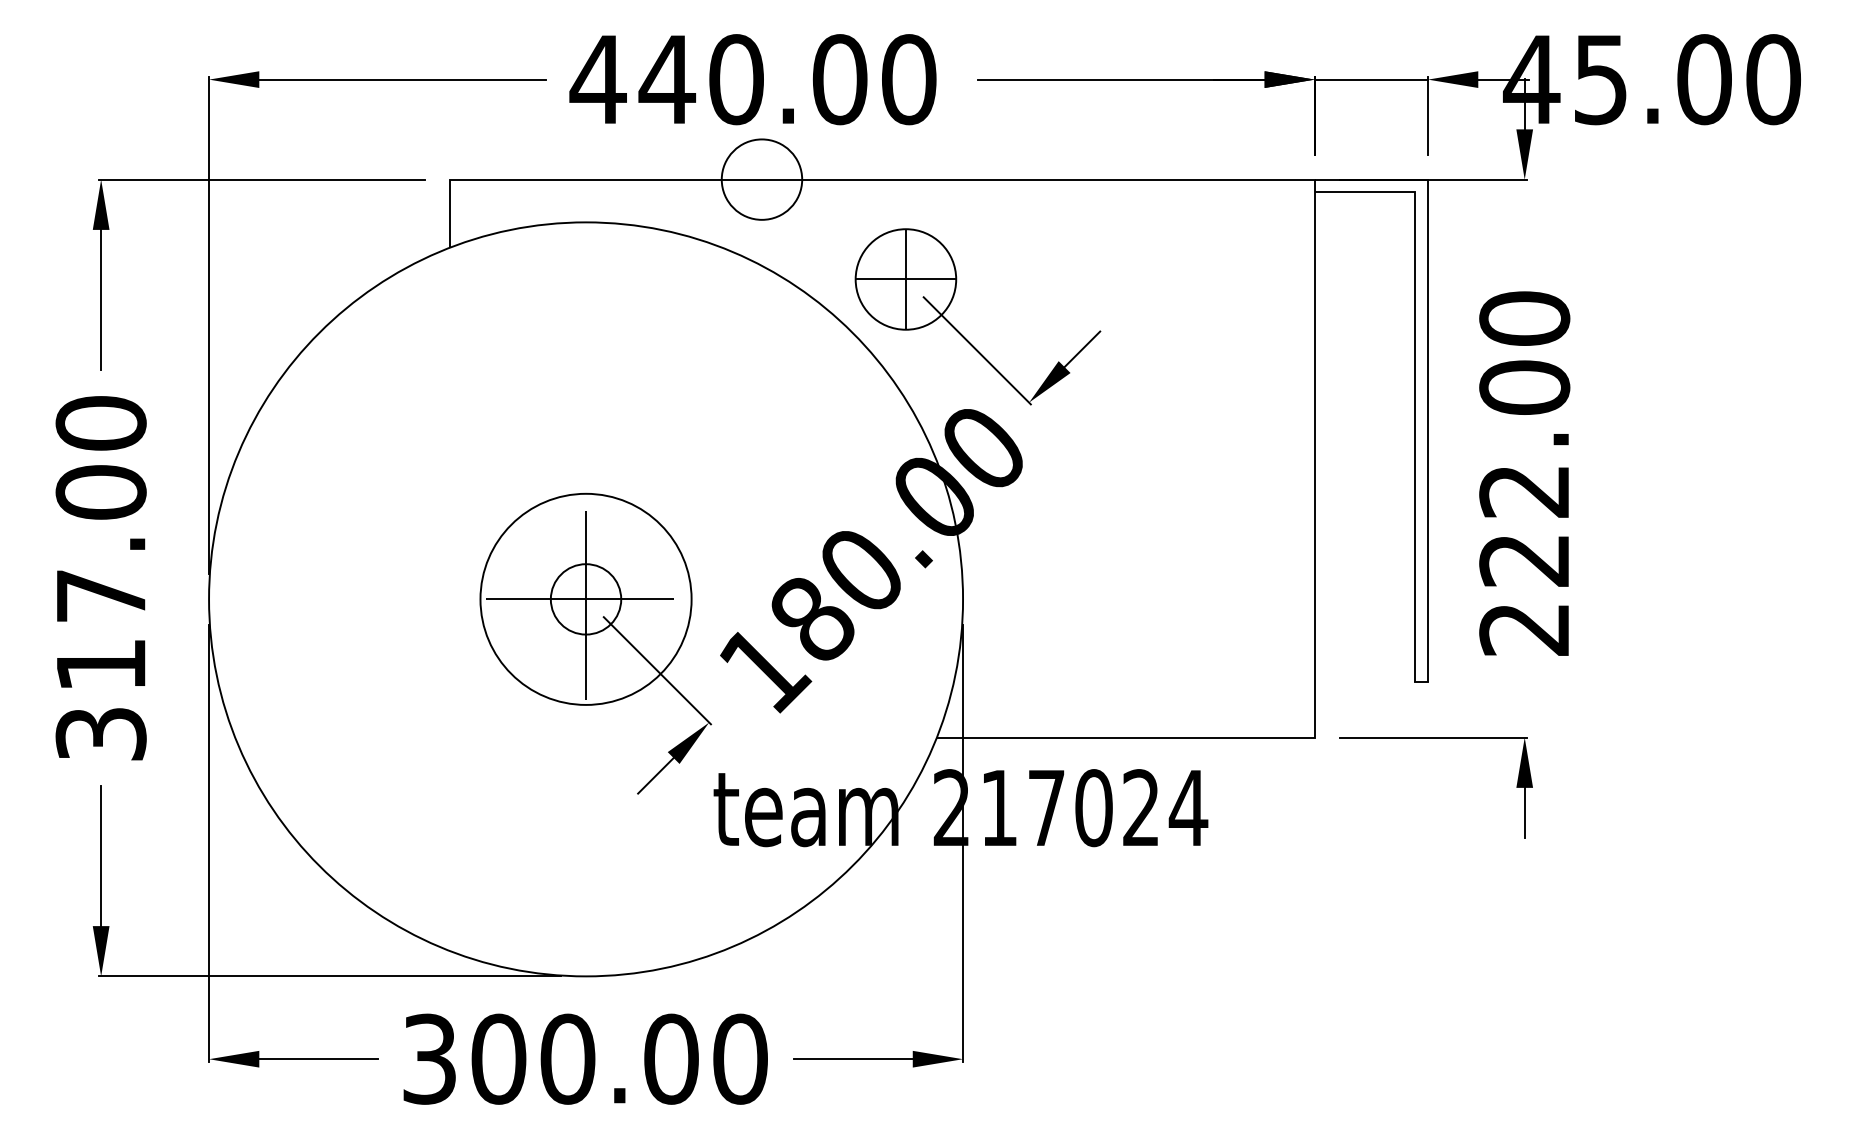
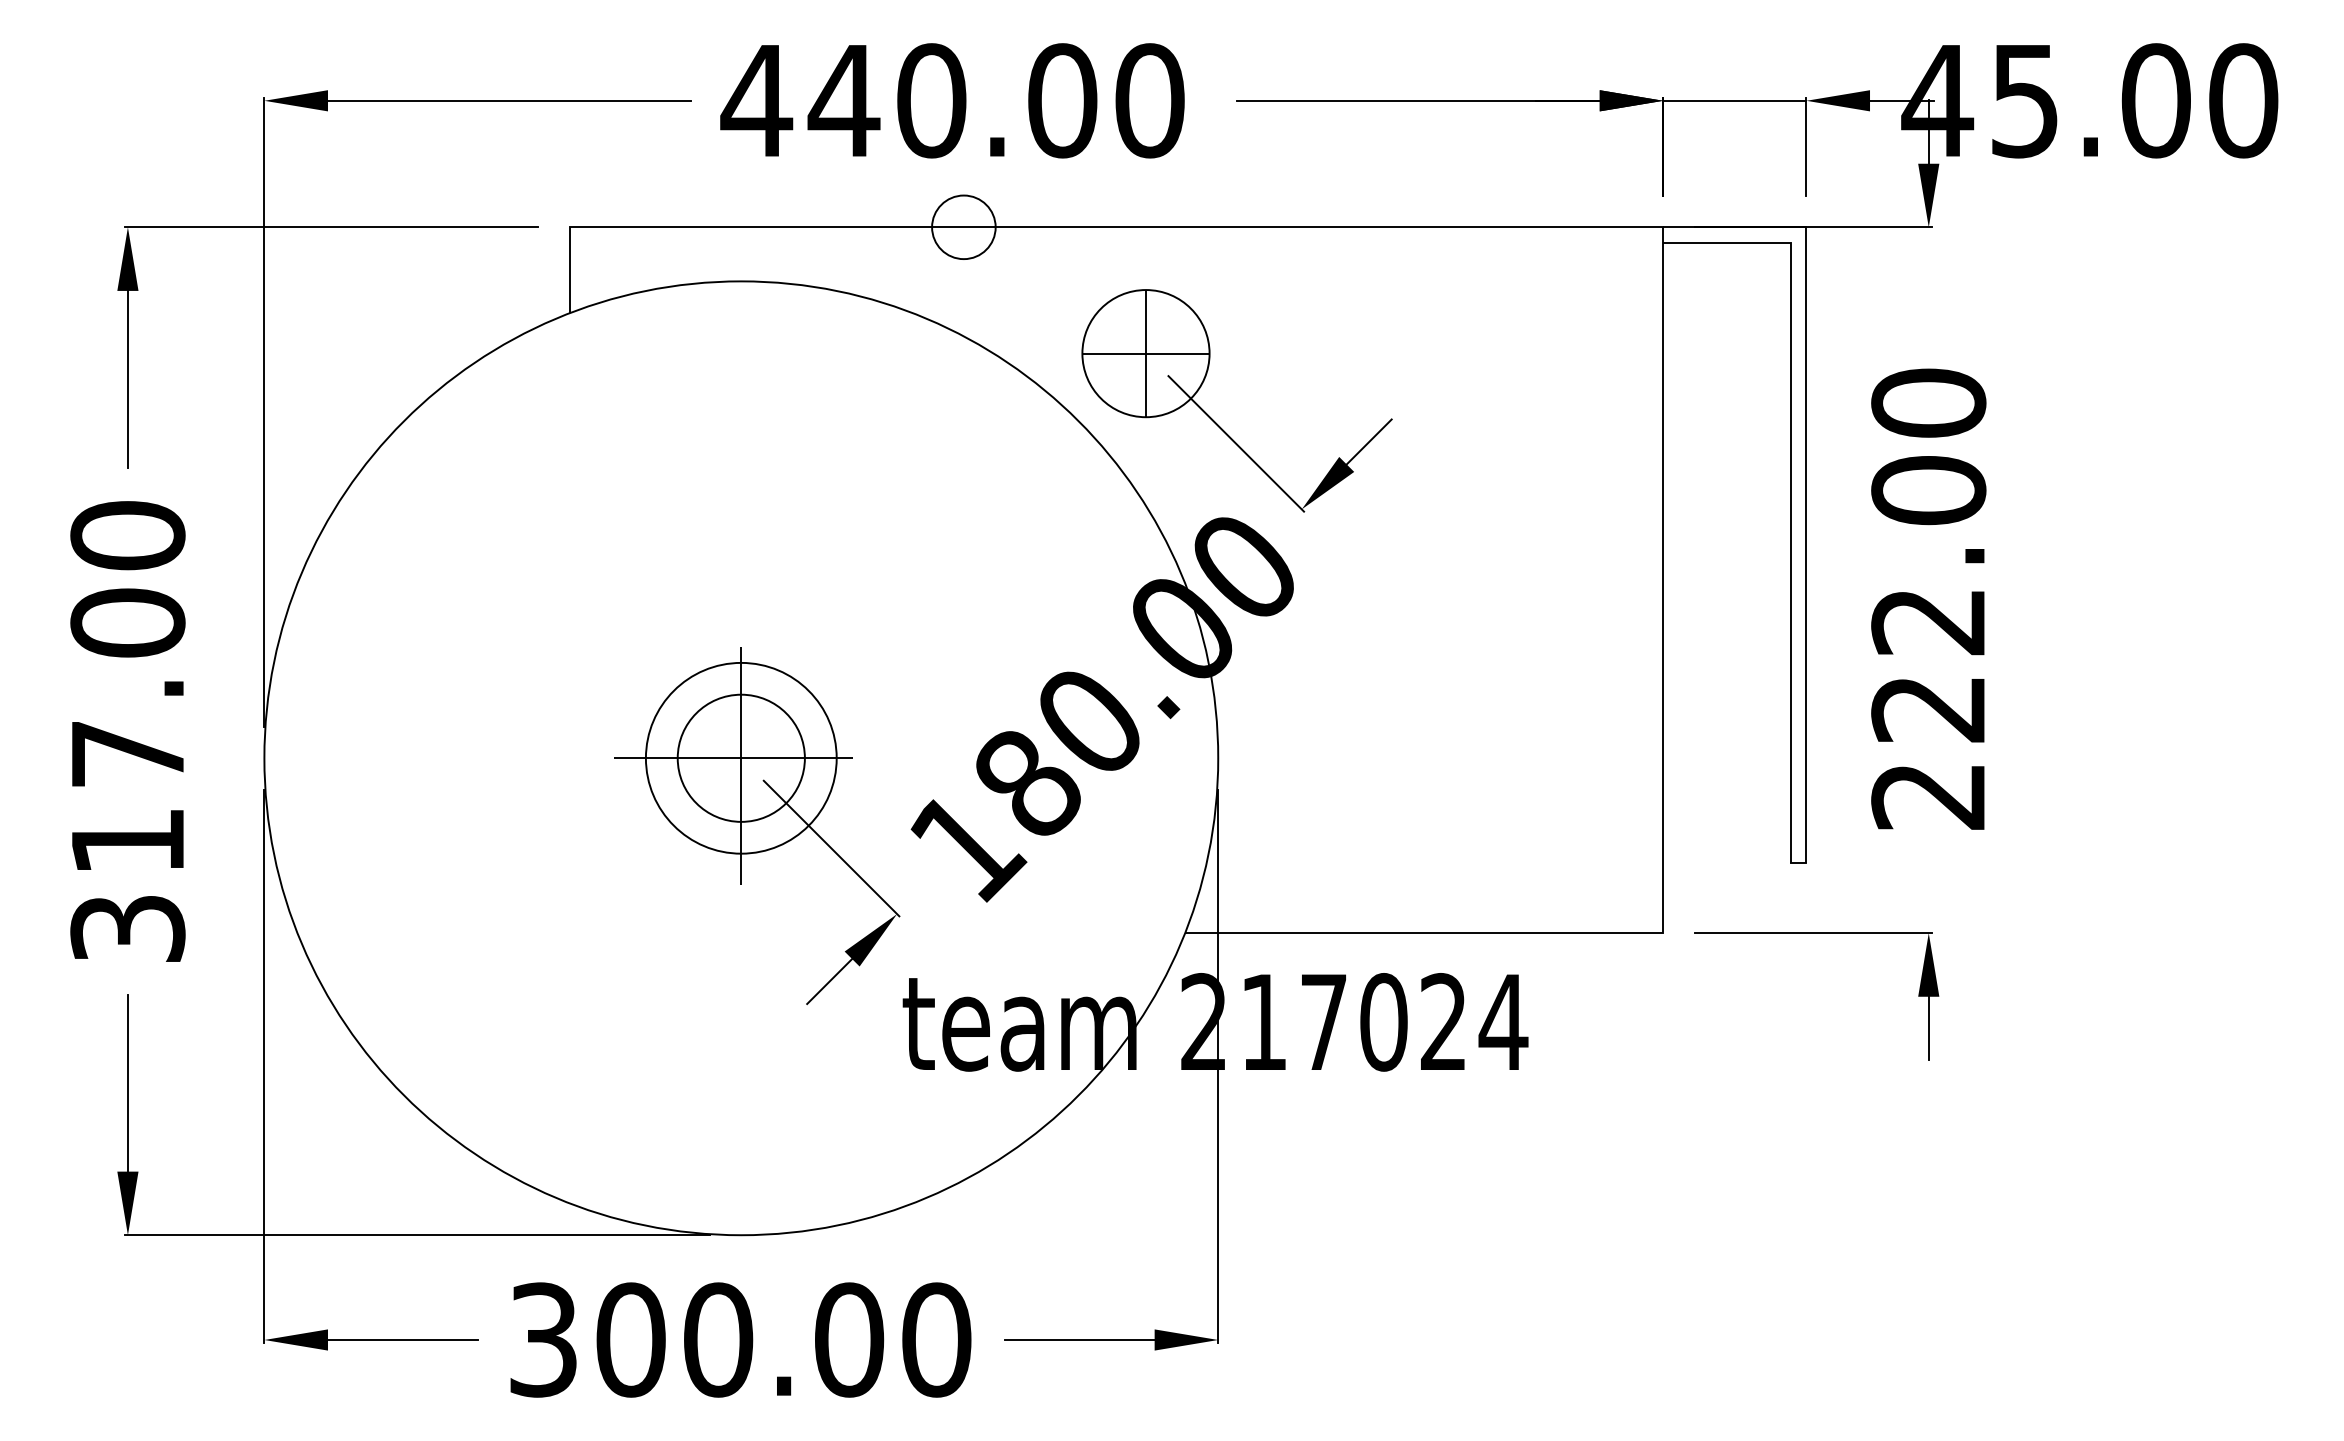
circle: (761, 179) -> (963, 227), size x0.62
circle: (585, 598) -> (740, 757), size x0.71
circle: (585, 598) -> (740, 757), size x1.43

